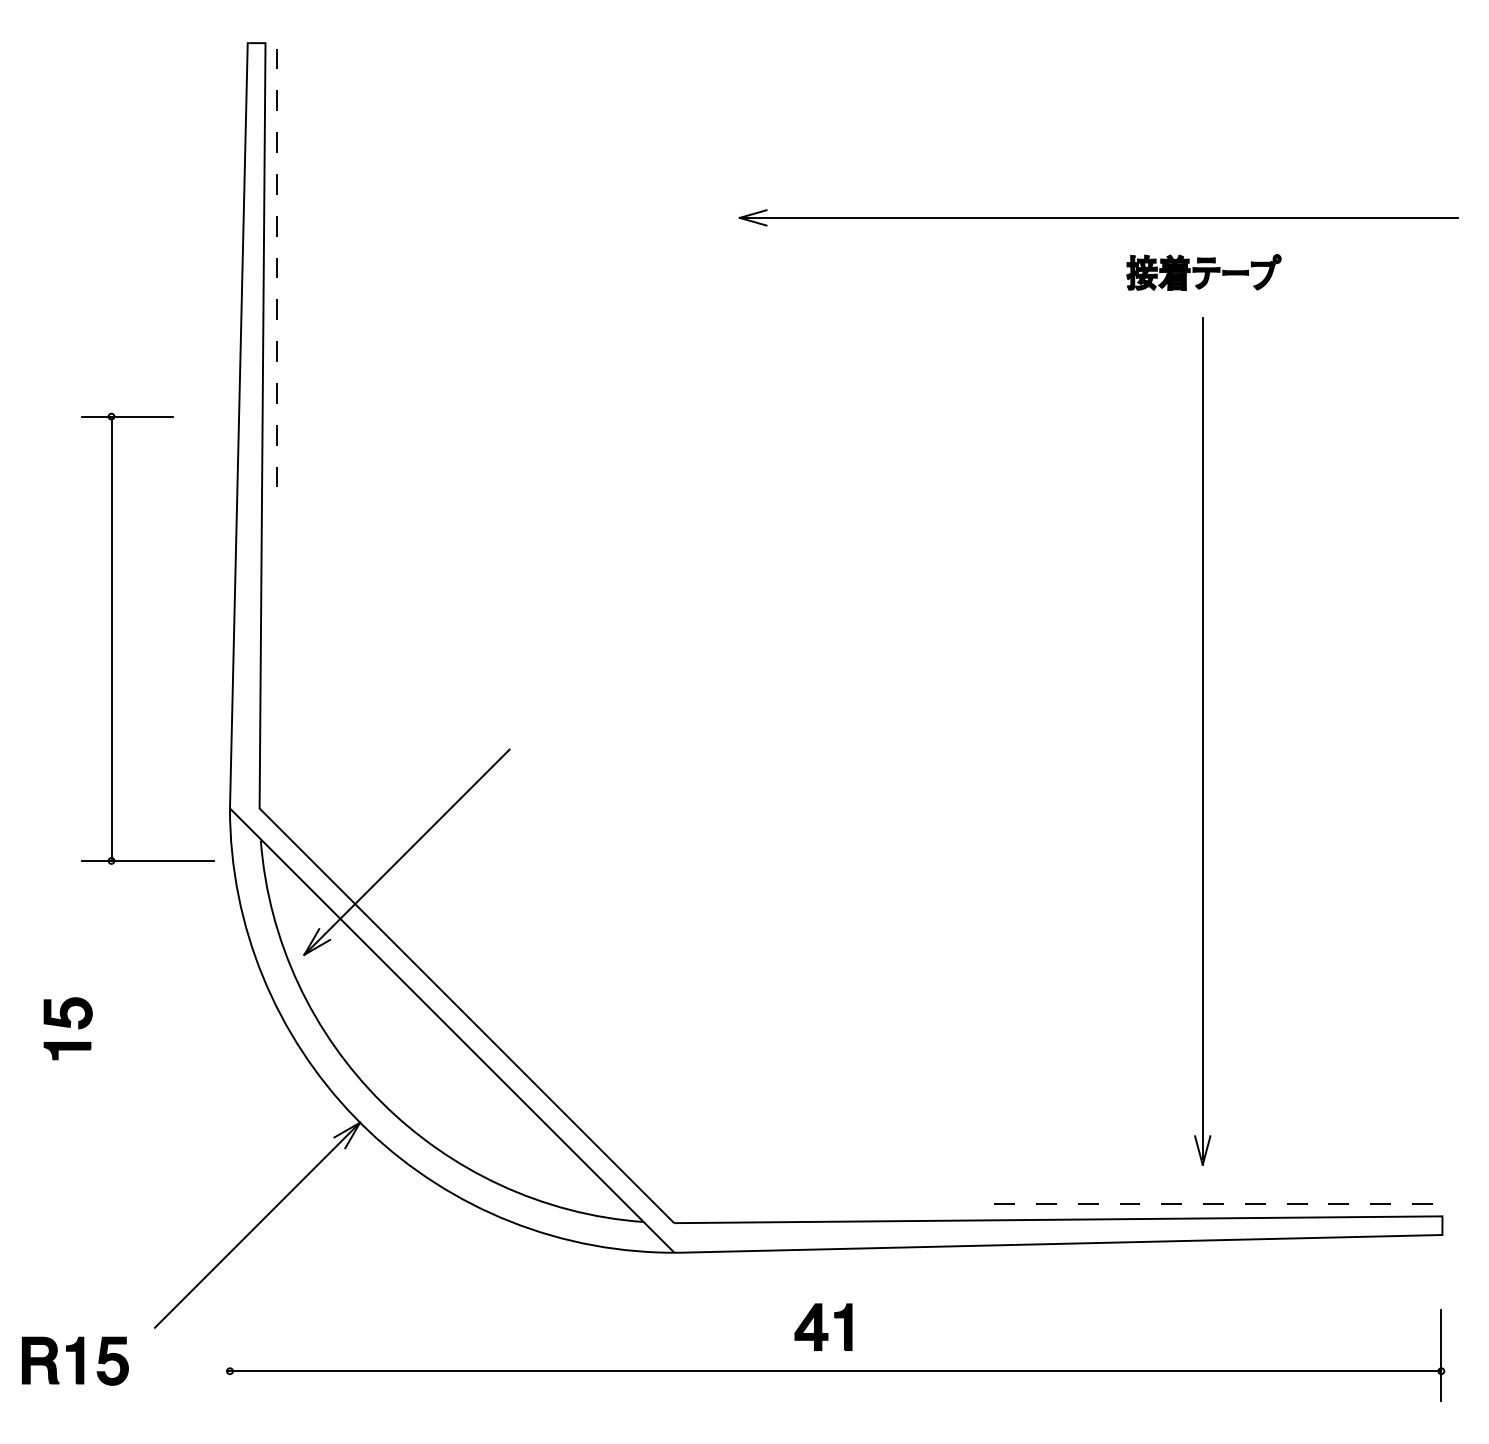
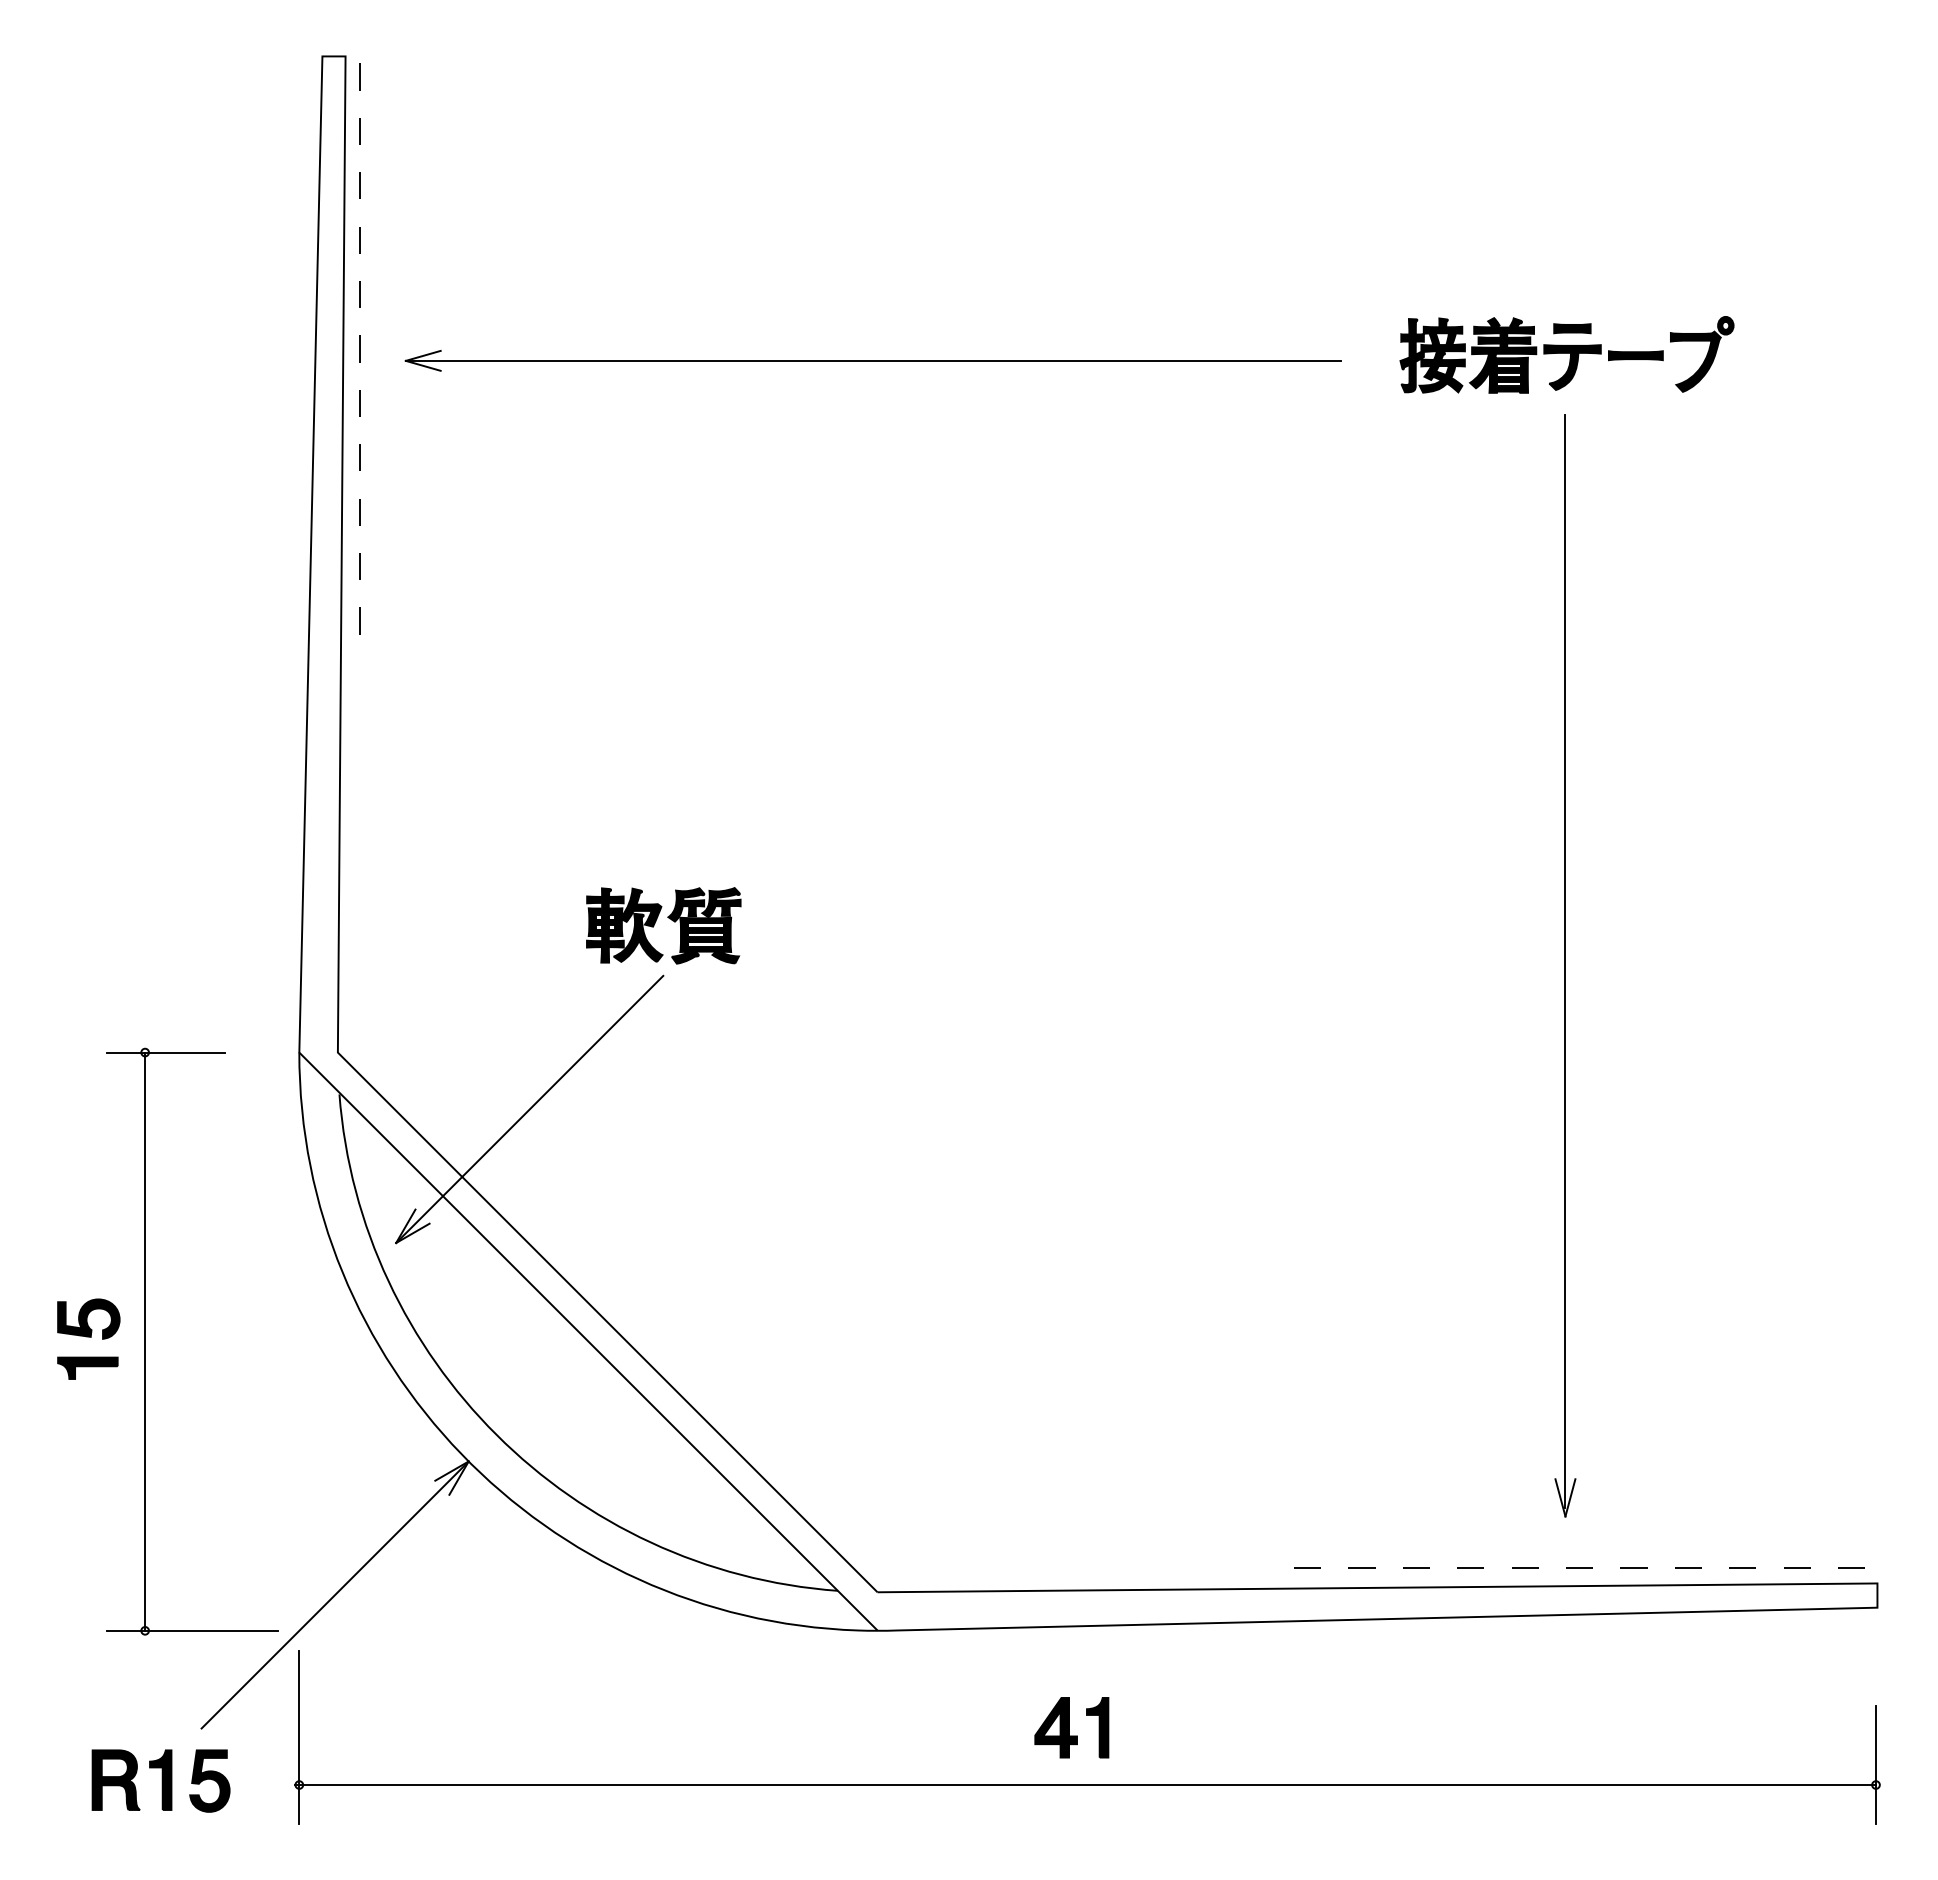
part: (1098, 217) -> (872, 360), moved
part: (1203, 272) -> (1566, 354), size x1.67
part: (111, 638) -> (145, 1341), moved
part: (504, 707) -> (656, 921), added
line: (230, 1334) -> (299, 1737), added
part: (74, 1360) -> (160, 1780), moved

